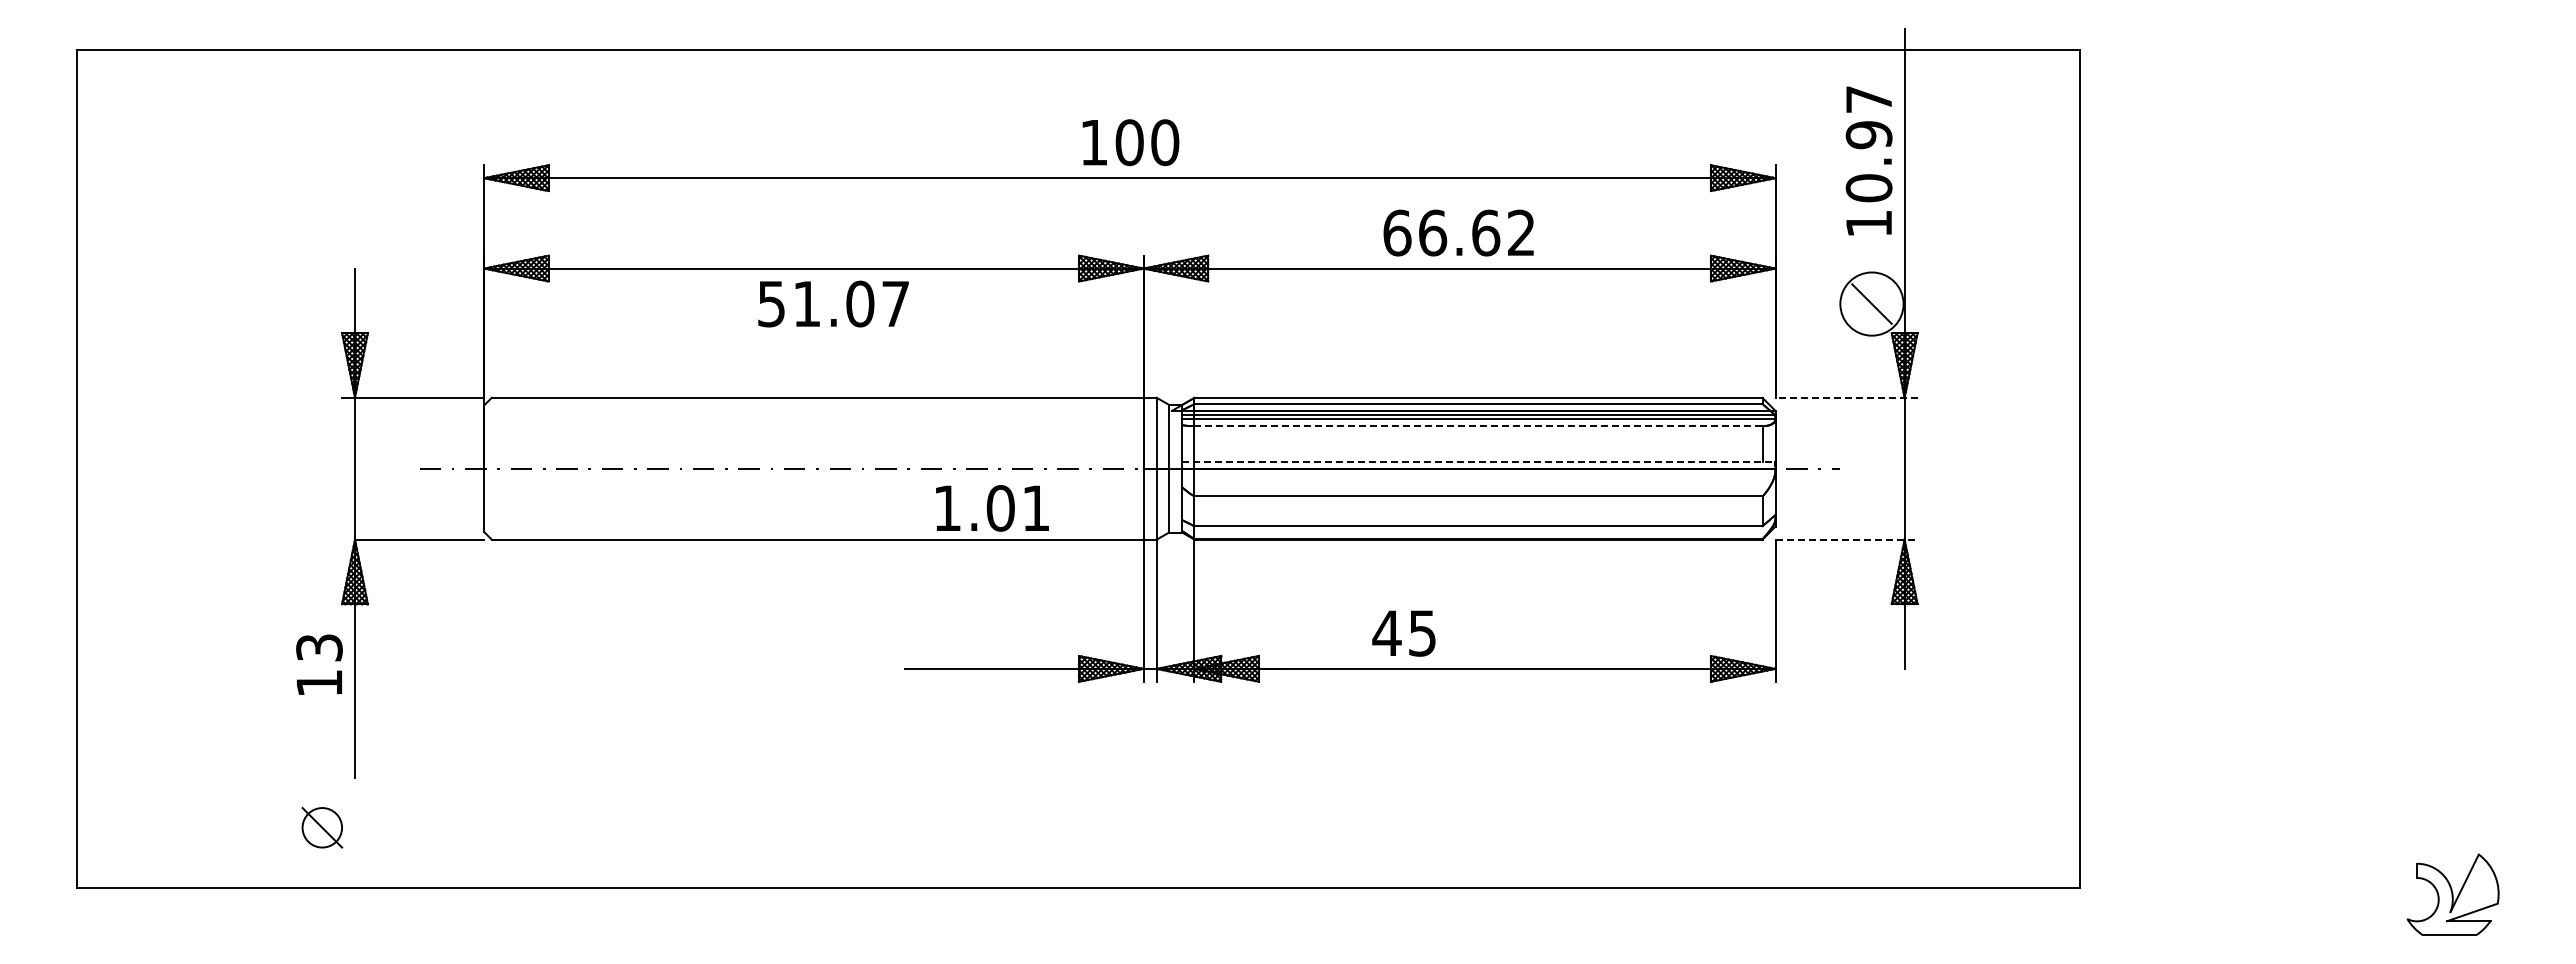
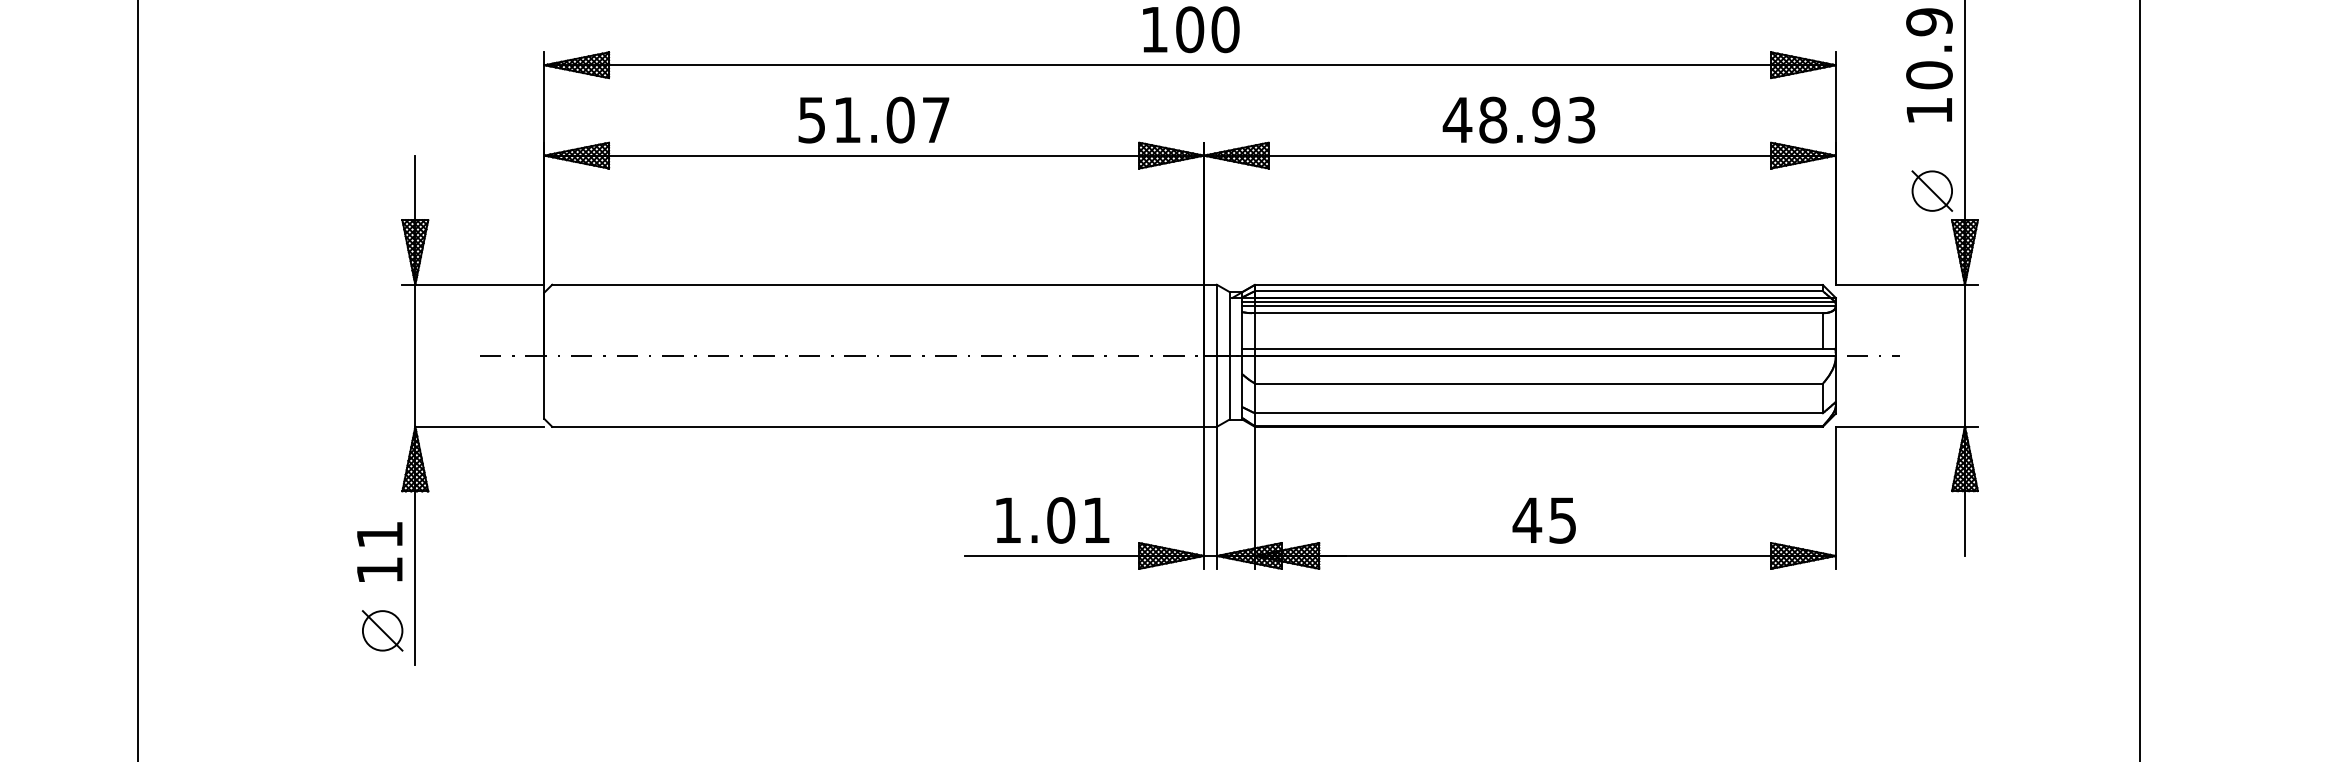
text: (1458, 232) -> (1518, 119), 66.62 -> 48.93
text: (833, 303) -> (873, 119), moved
circle: (1871, 303) -> (1931, 190), size x0.62
line: (1846, 397) -> (1906, 284), dashed -> solid
line: (1479, 426) -> (1539, 313), dashed -> solid
line: (1479, 461) -> (1539, 348), dashed -> solid
text: (992, 508) -> (1052, 520), moved
line: (1847, 539) -> (1907, 426), dashed -> solid
text: (1403, 633) -> (1543, 520), moved
text: (319, 647) -> (379, 534), 13 -> 11
part: (322, 827) -> (382, 630), moved

